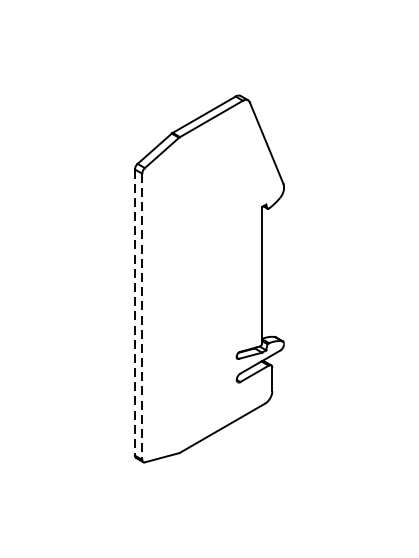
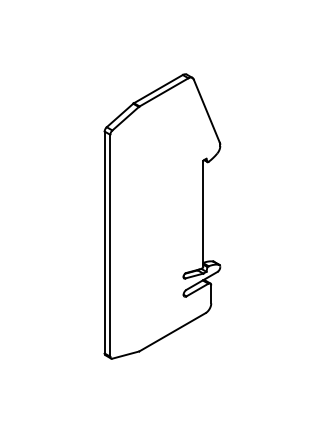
line: (134, 312) -> (104, 242), dashed -> solid
line: (142, 316) -> (110, 245), dashed -> solid

